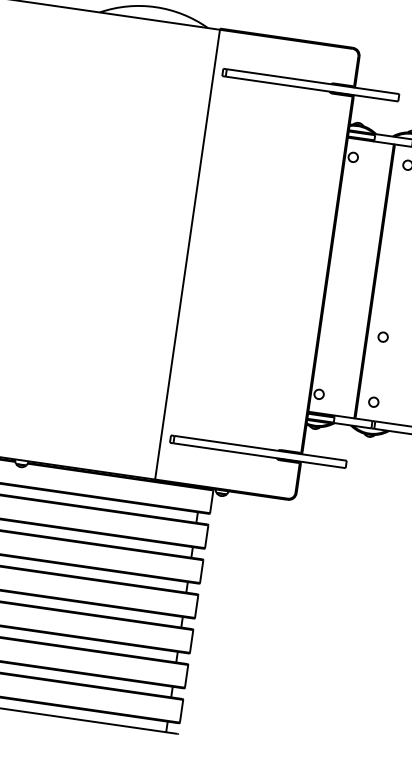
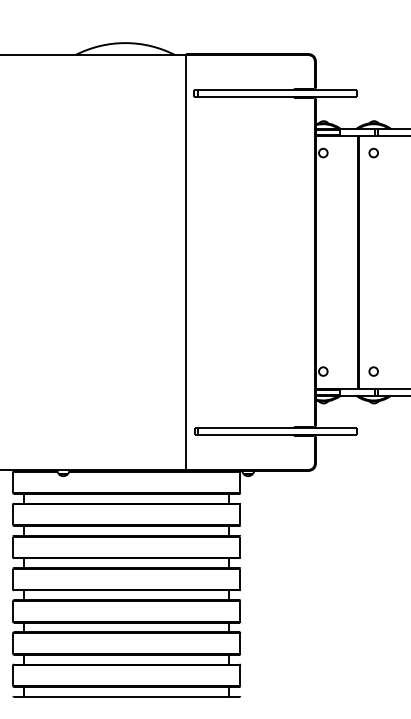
part: (382, 337) -> (373, 311), removed

